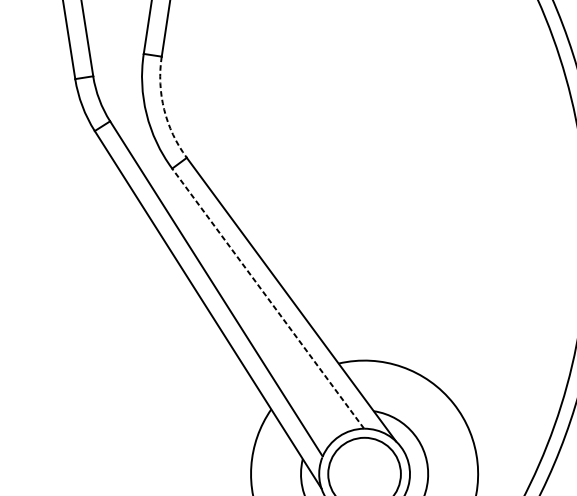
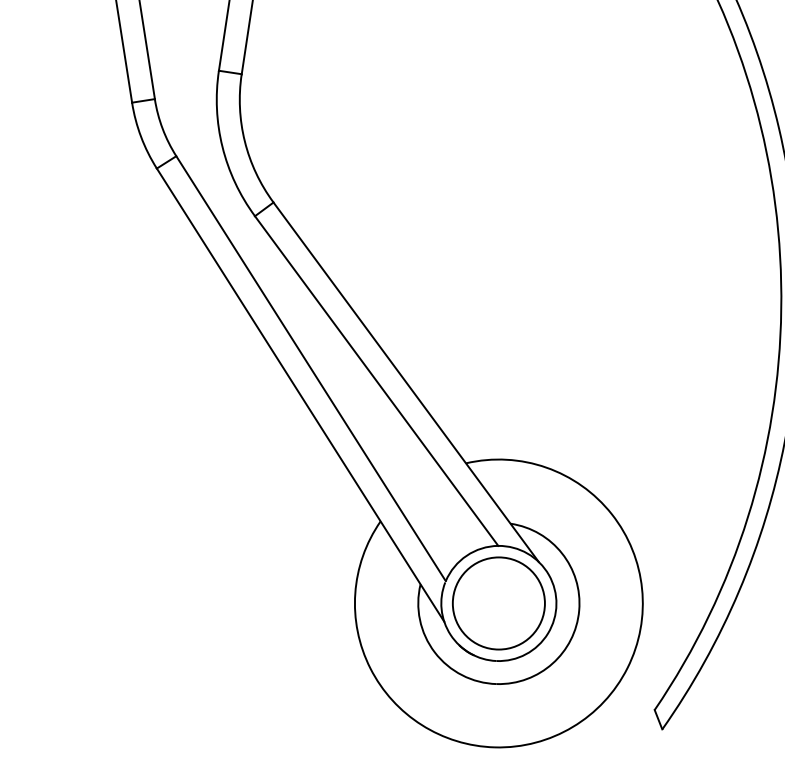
arc: (163, 109) -> (244, 141), dashed -> solid
line: (268, 299) -> (376, 381), dashed -> solid

